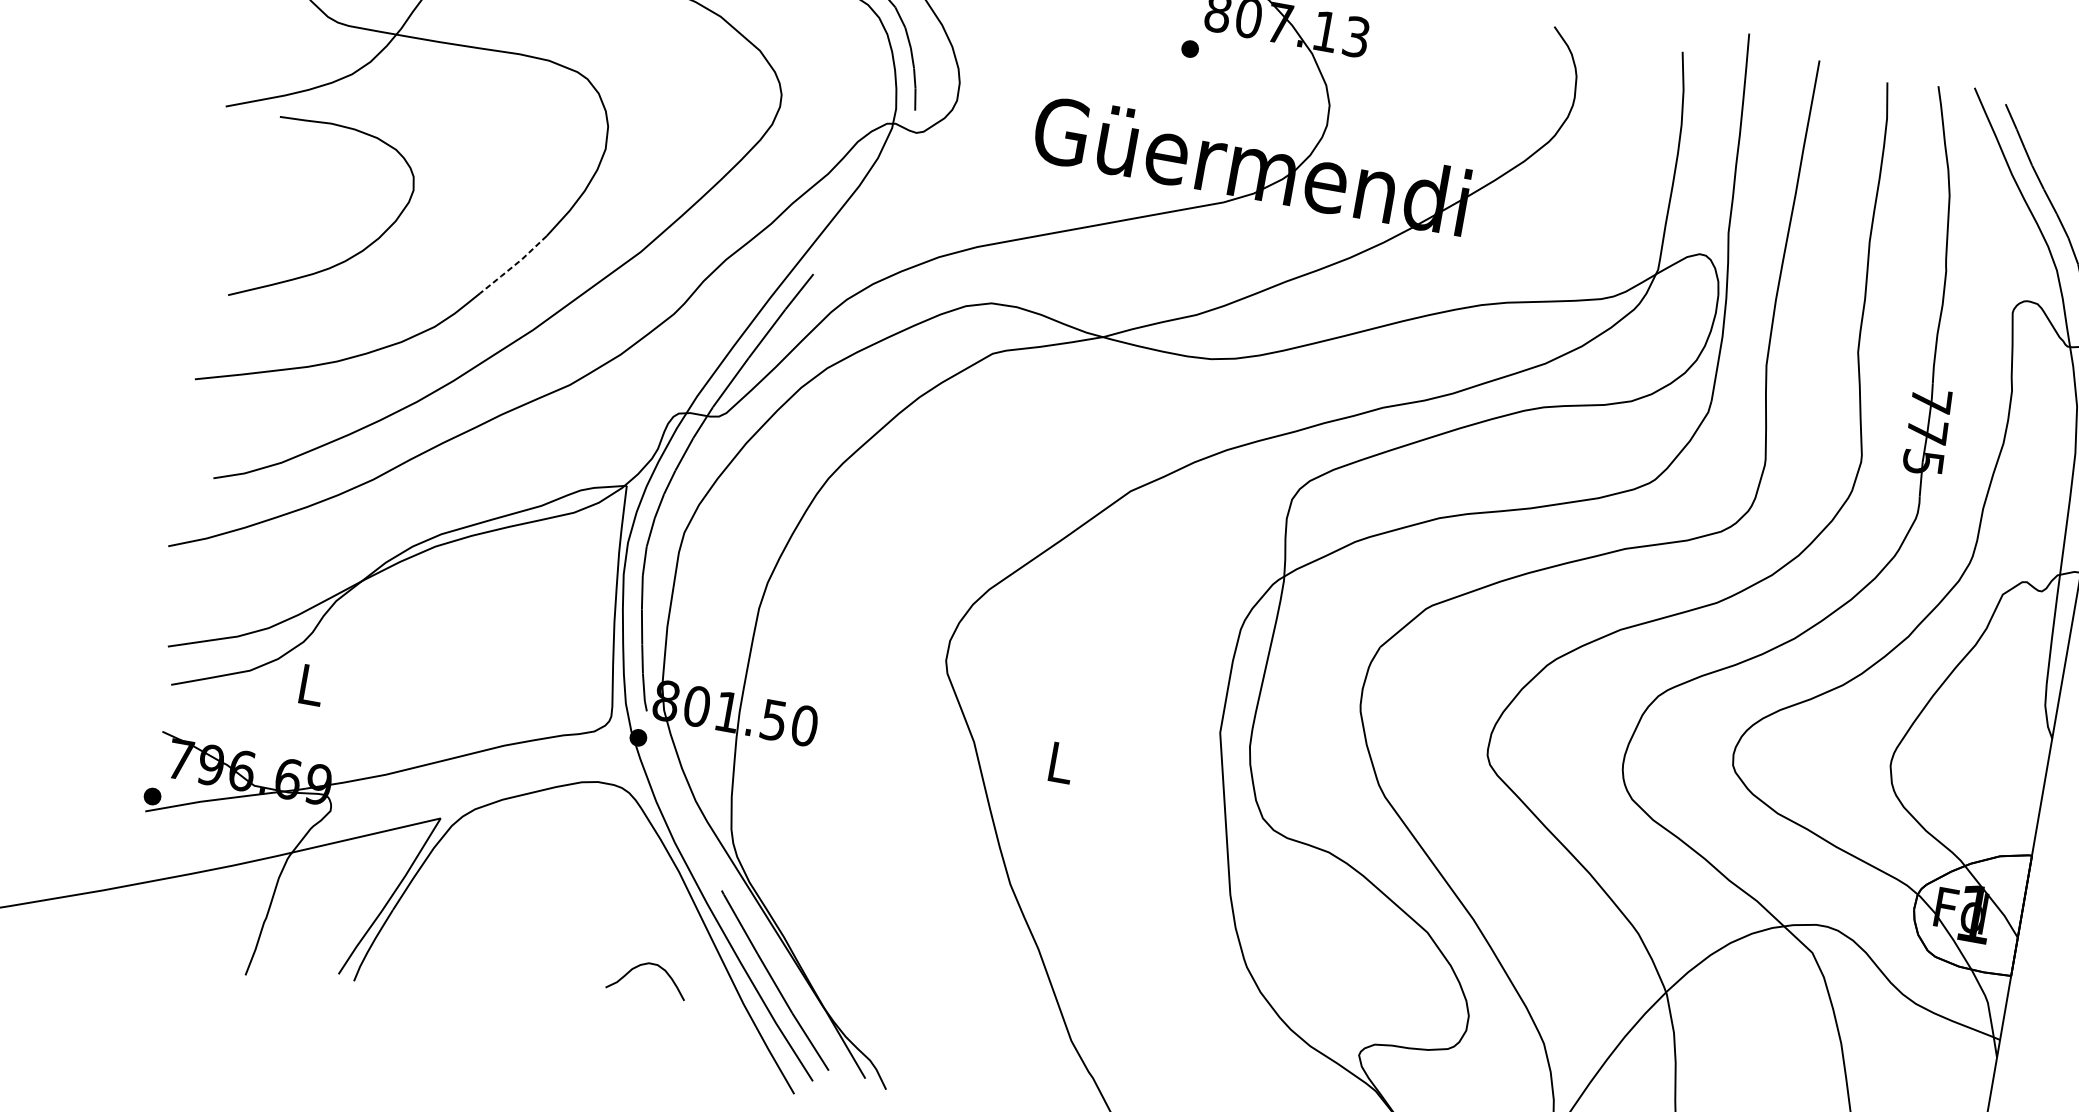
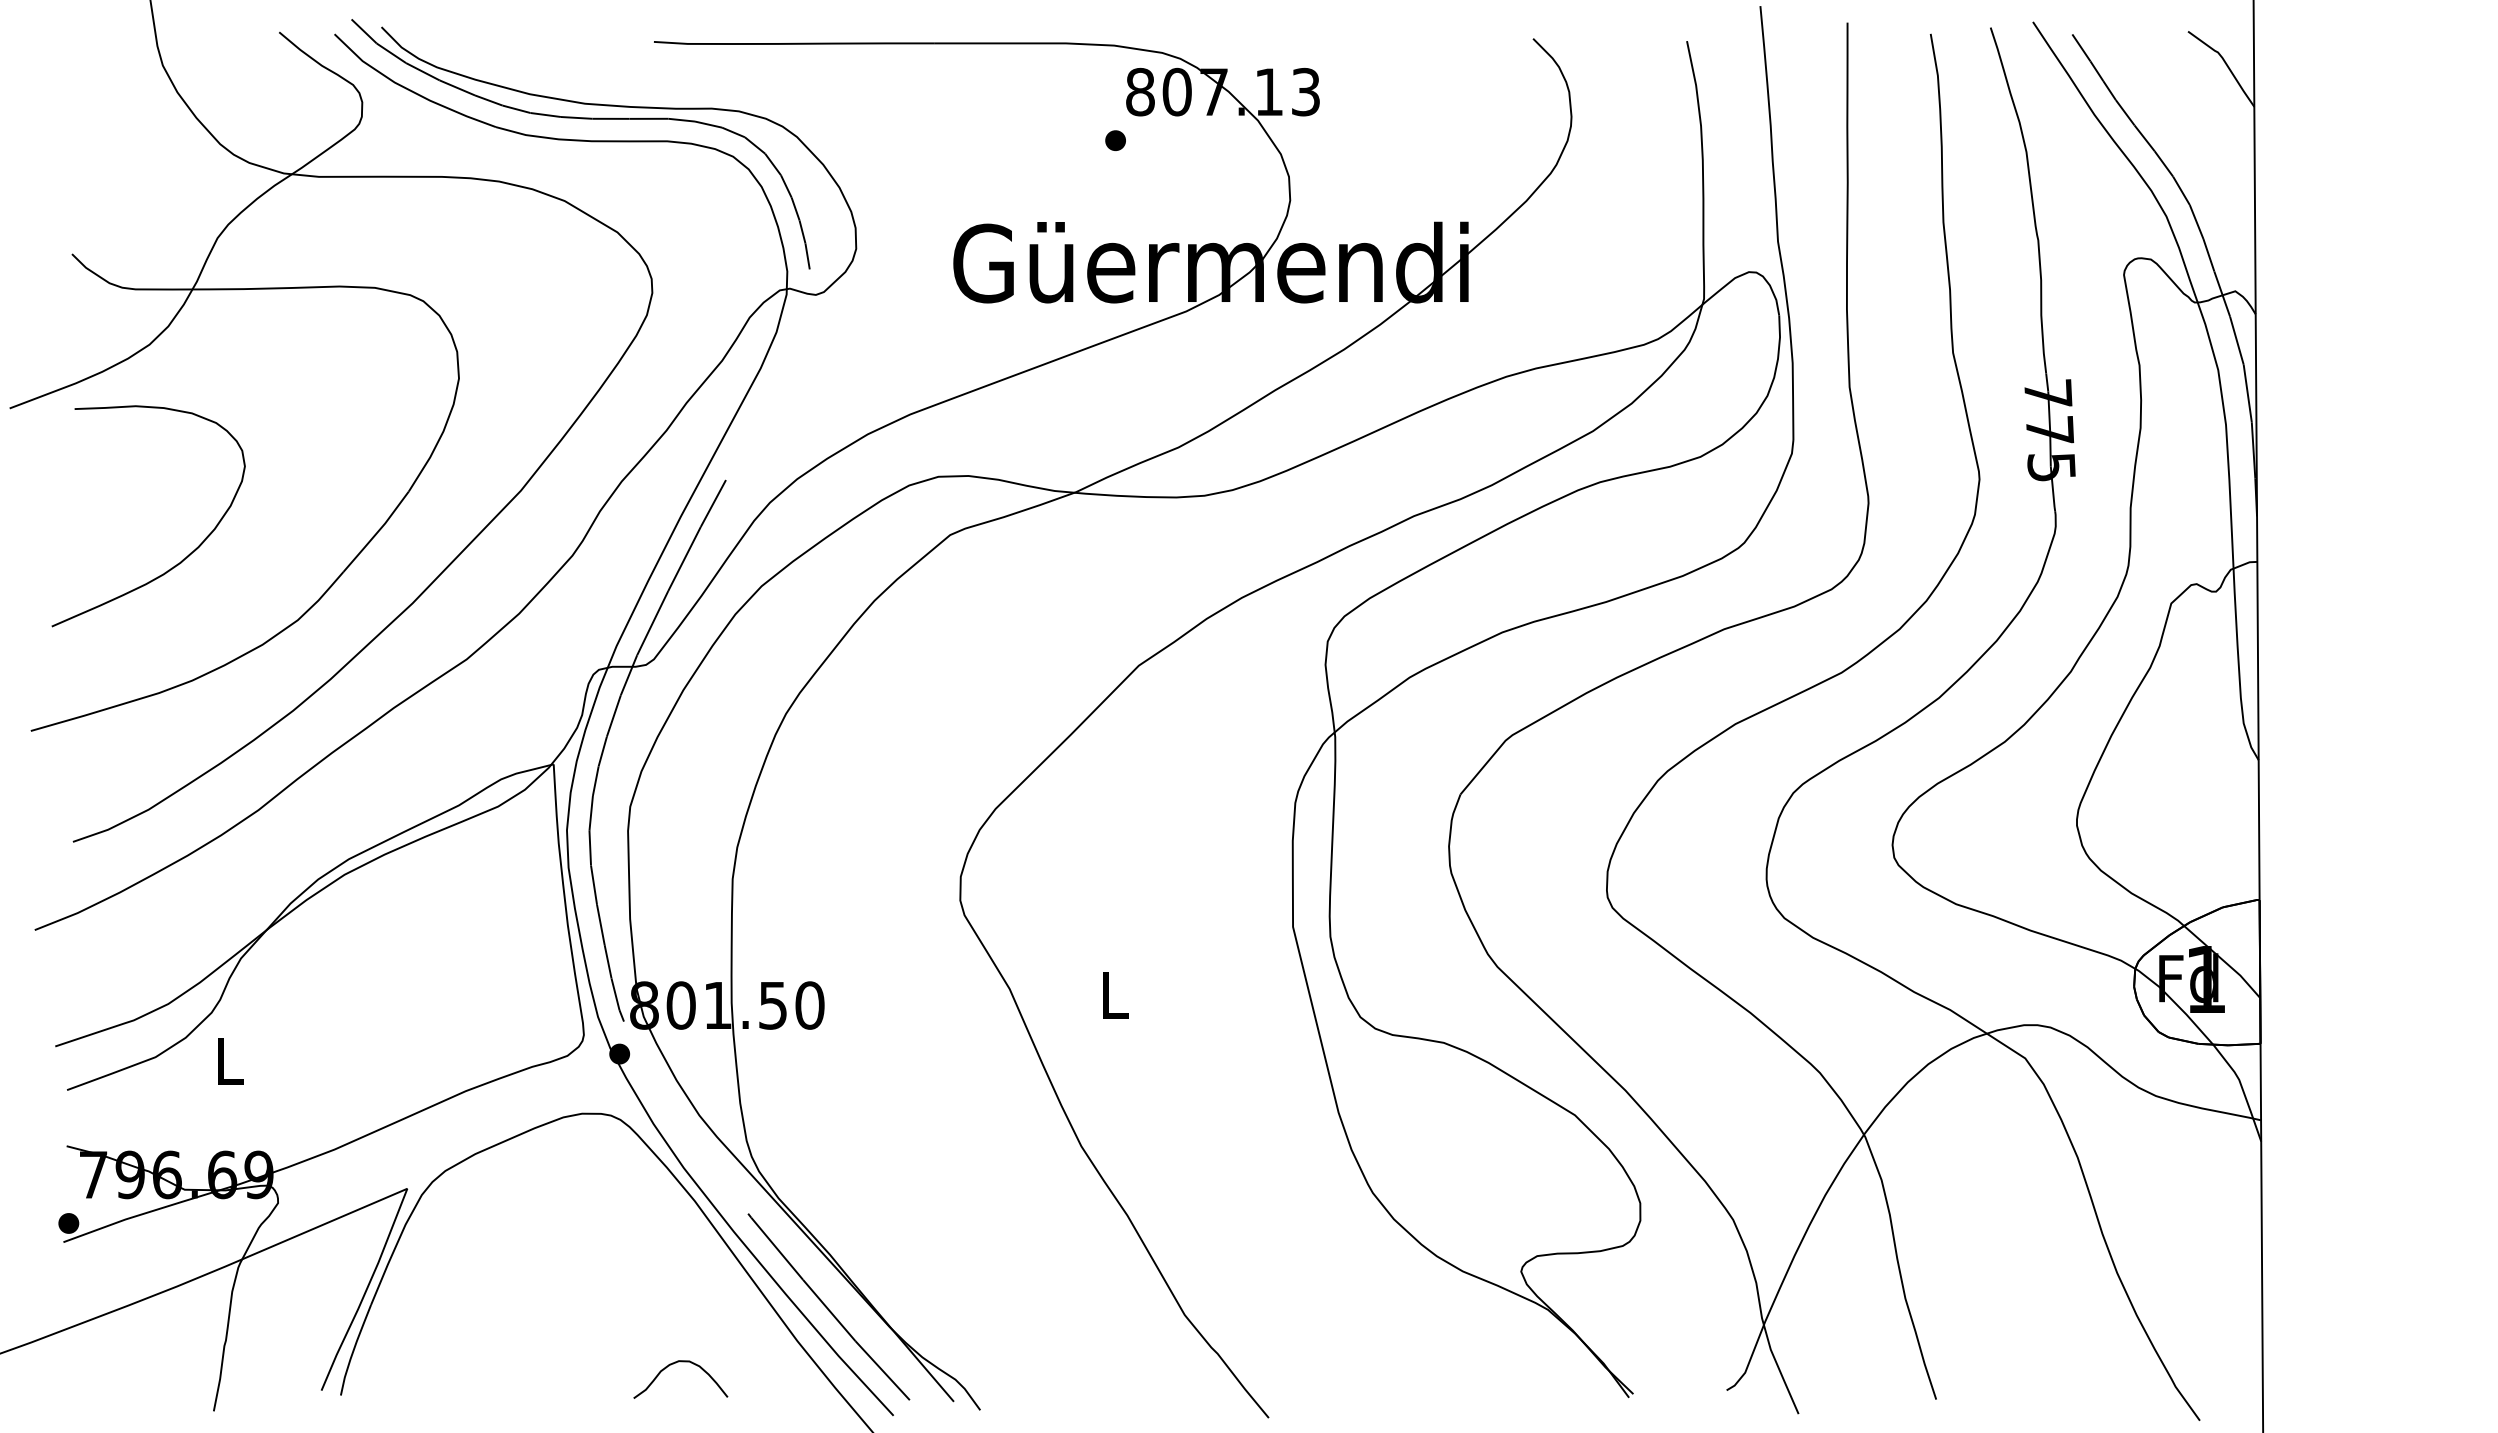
line: (514, 265) -> (377, 532), dashed -> solid
curve: (646, 964) -> (676, 1363), moved

